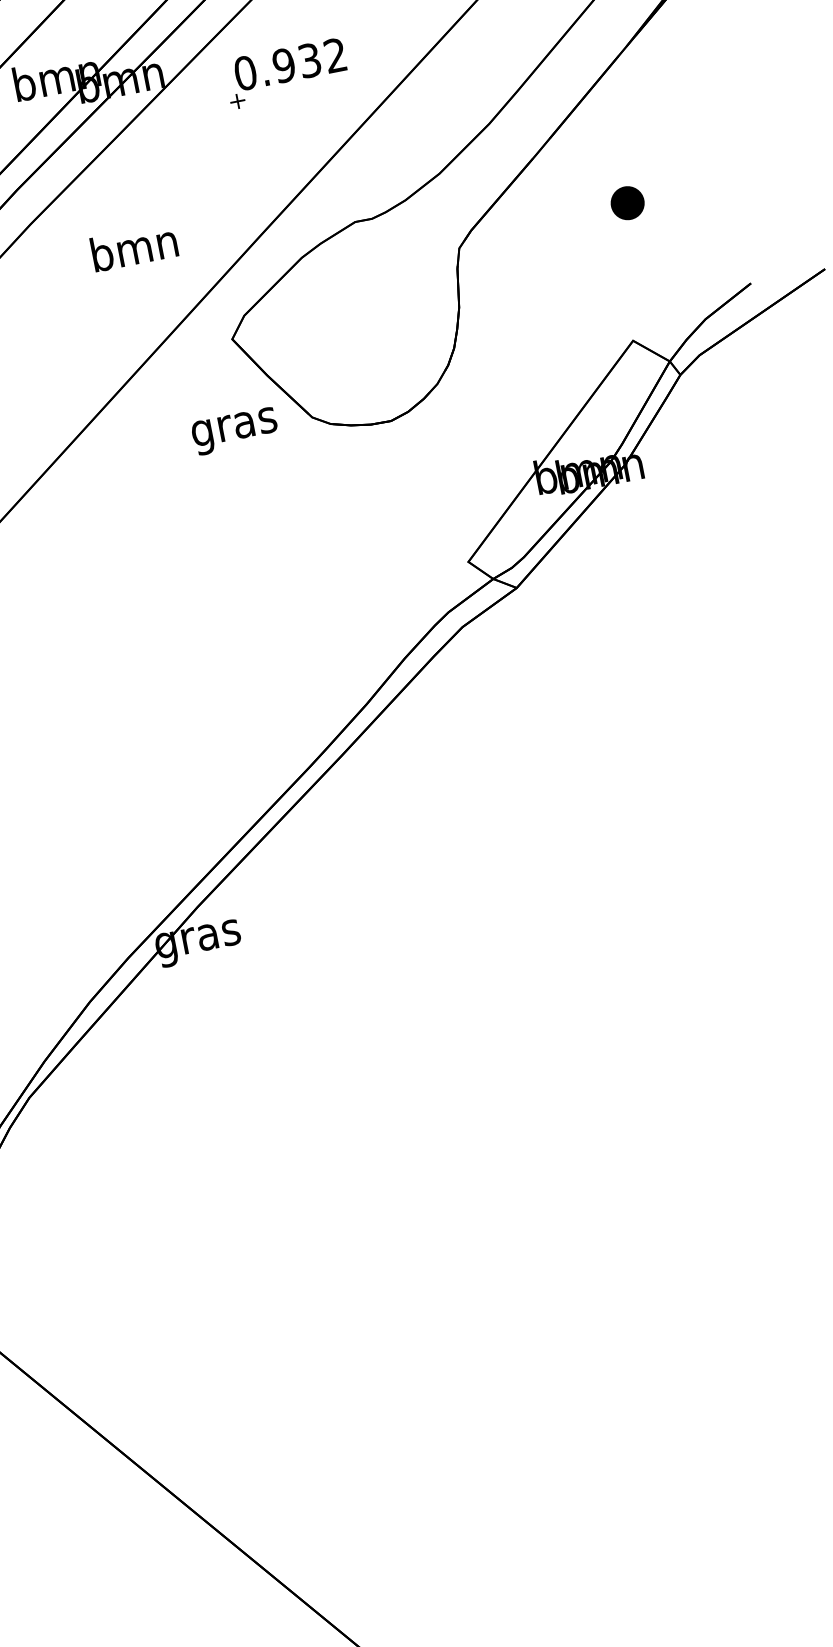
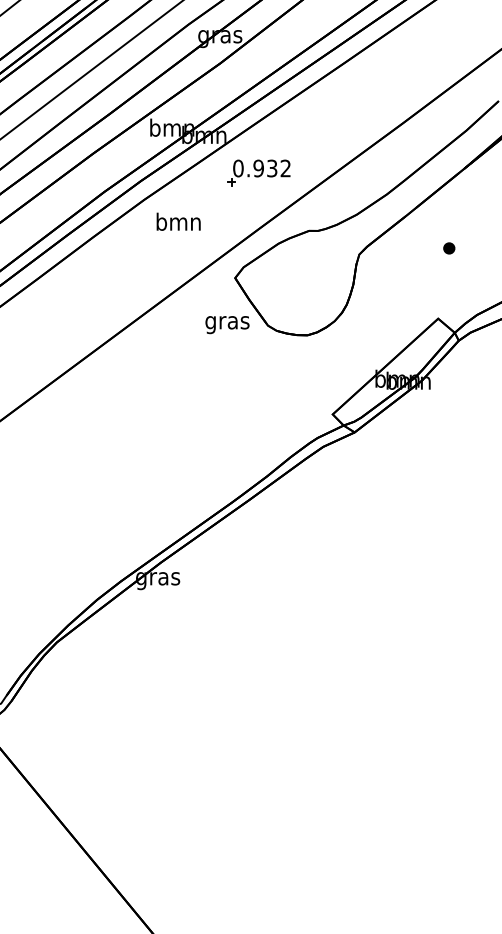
part: (285, 73) -> (258, 172), moved
part: (628, 203) -> (449, 248), size x0.62
text: (133, 246) -> (178, 221), moved

